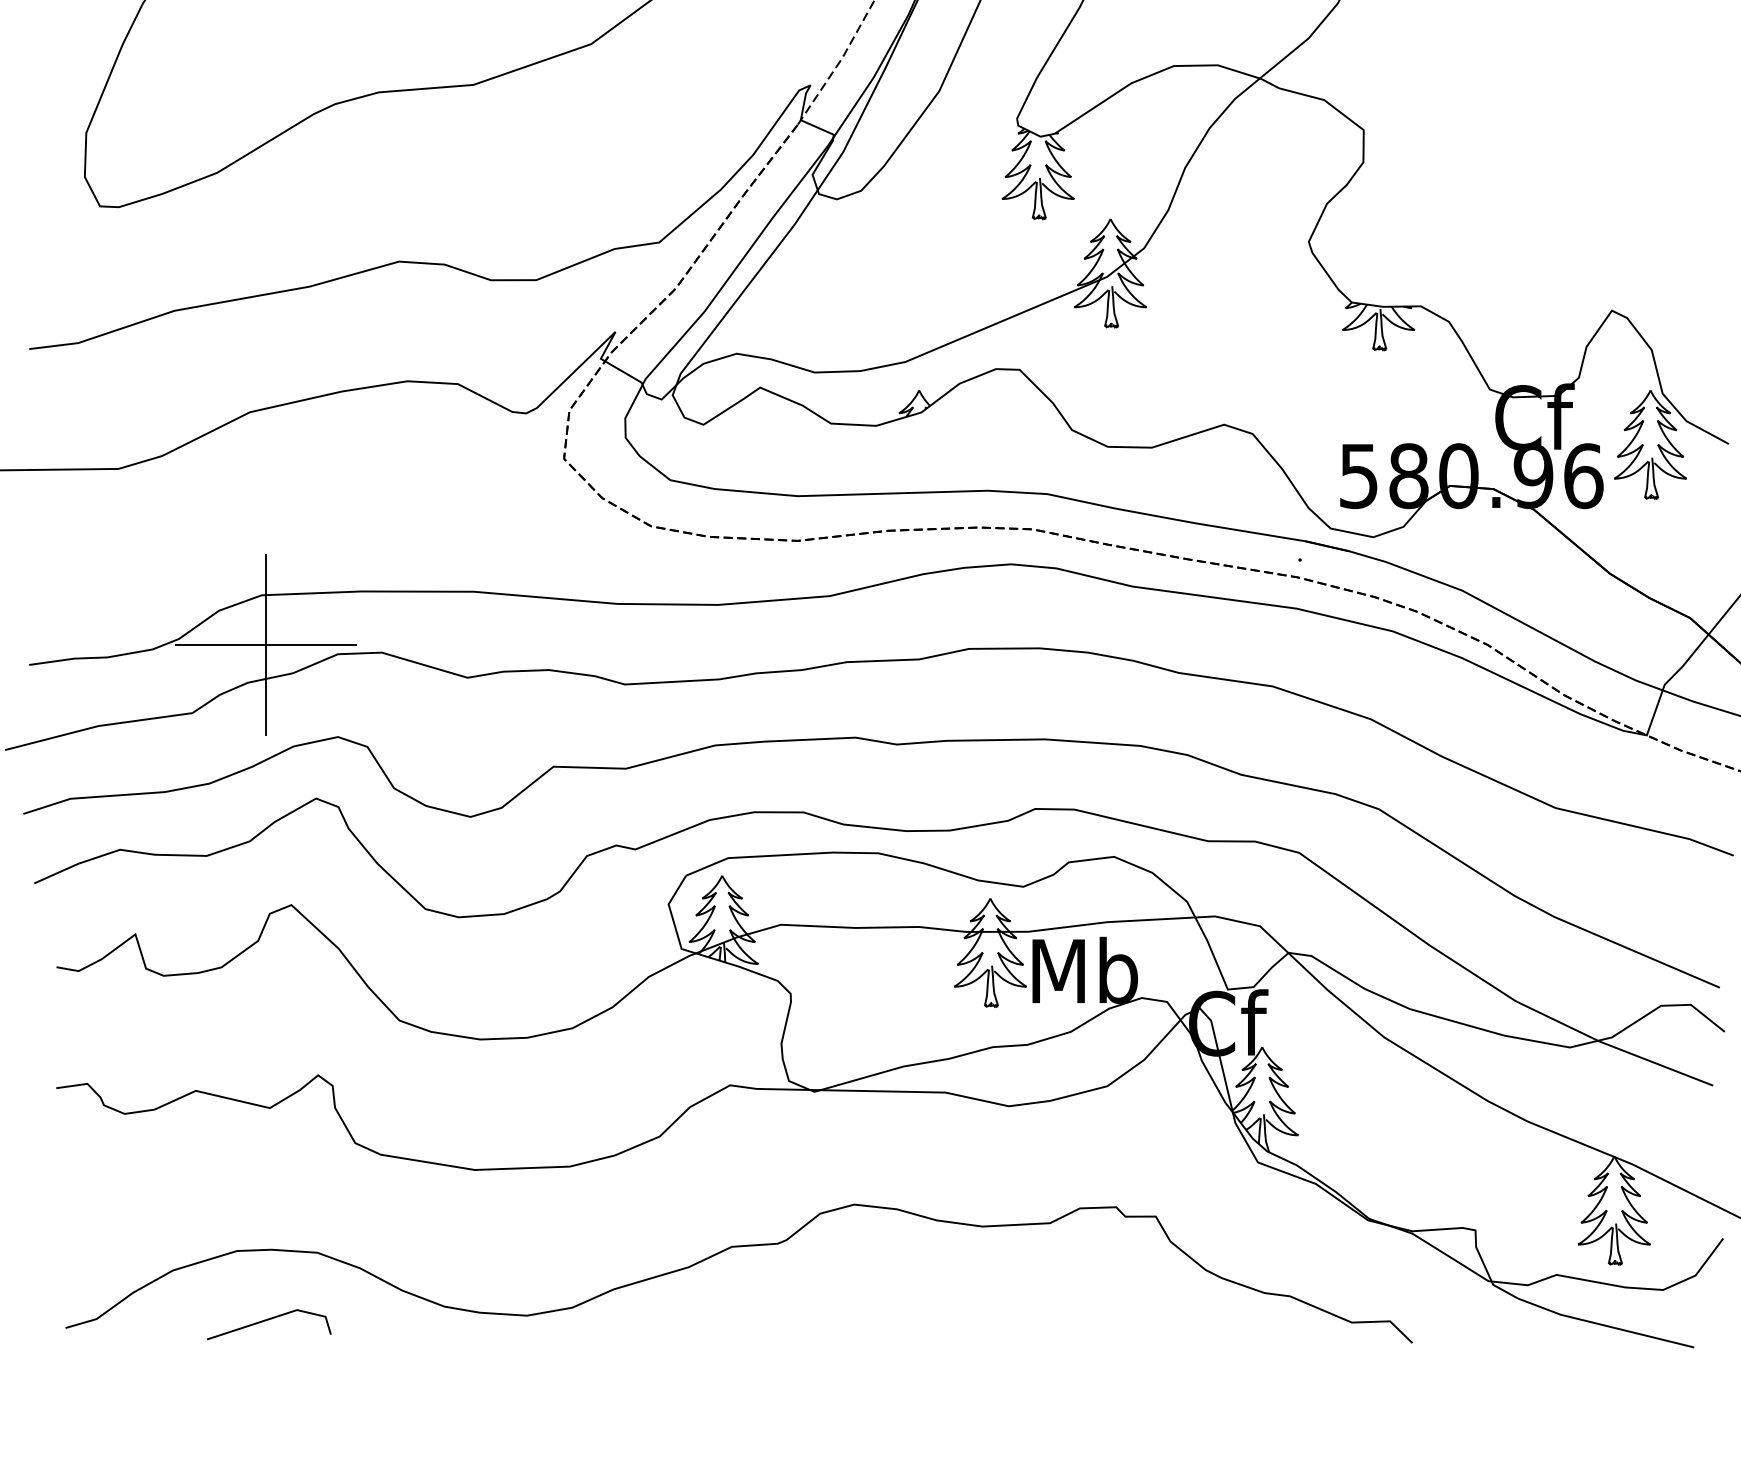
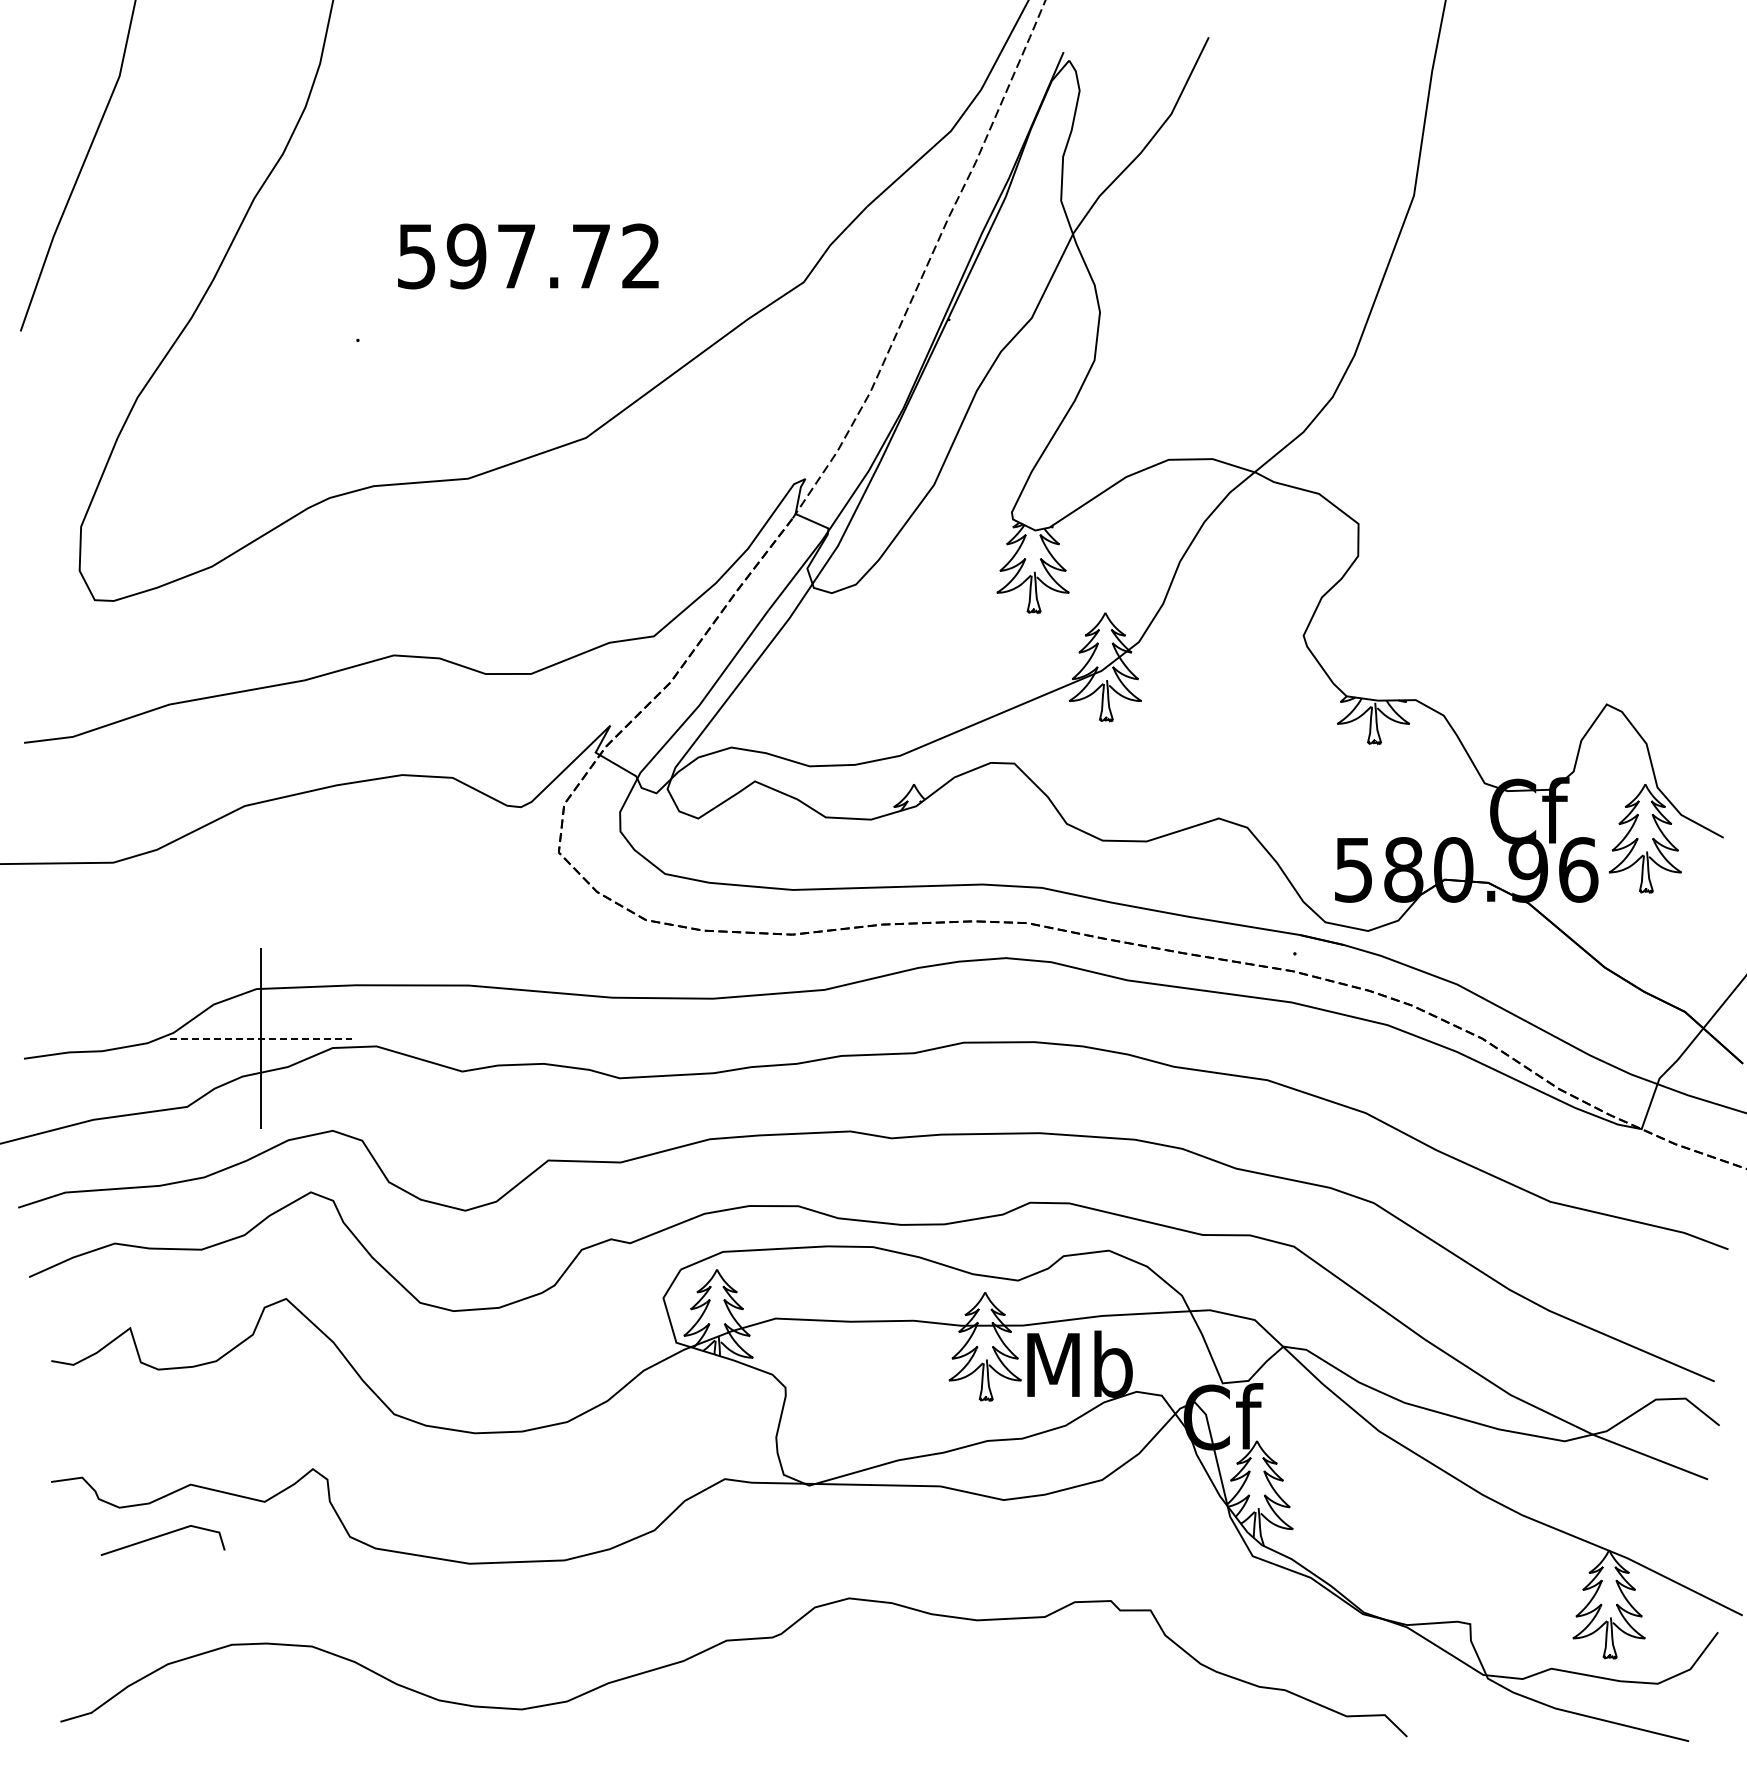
line: (266, 644) -> (261, 1038), solid -> dashed
line: (268, 1320) -> (162, 1536), moved

